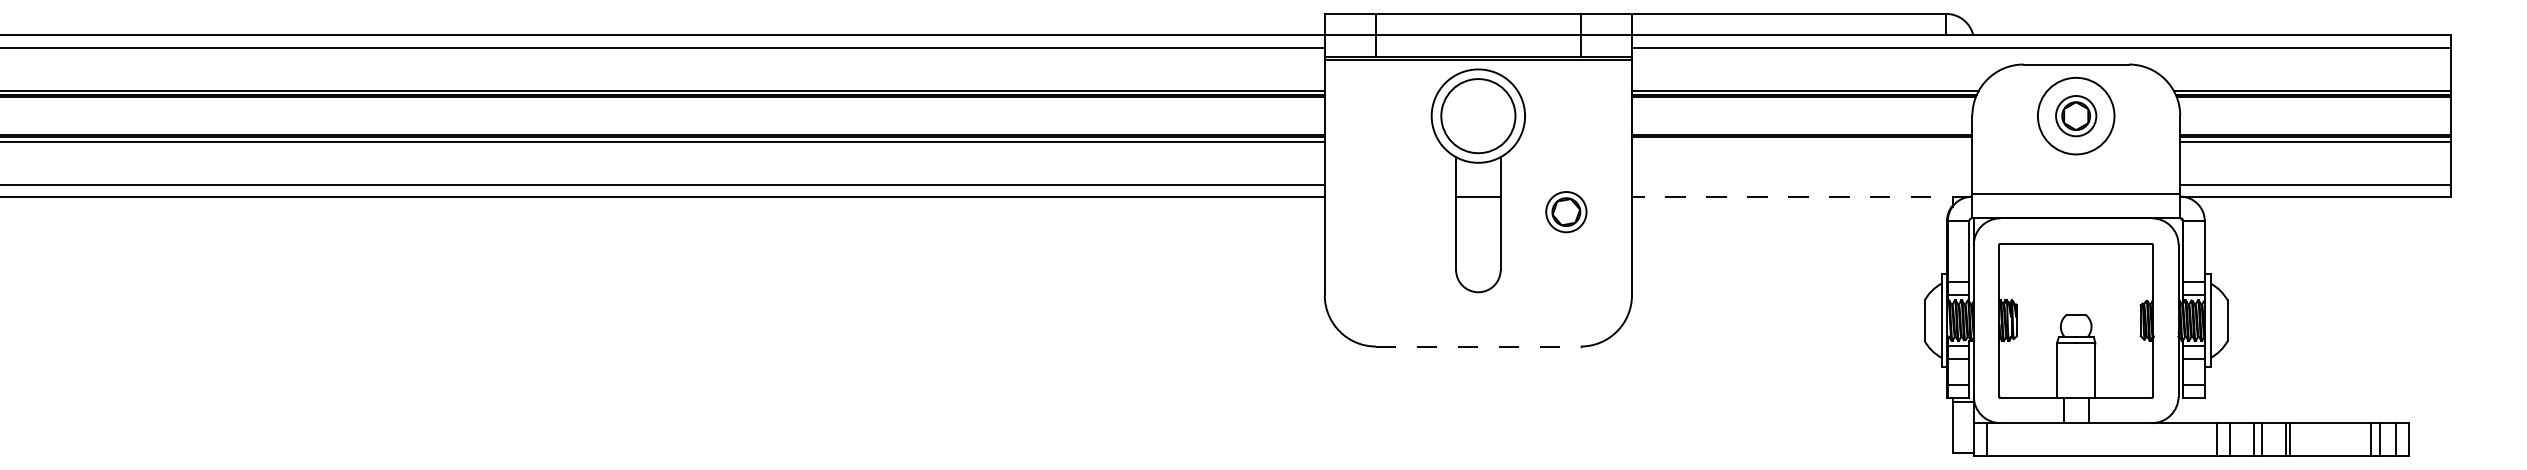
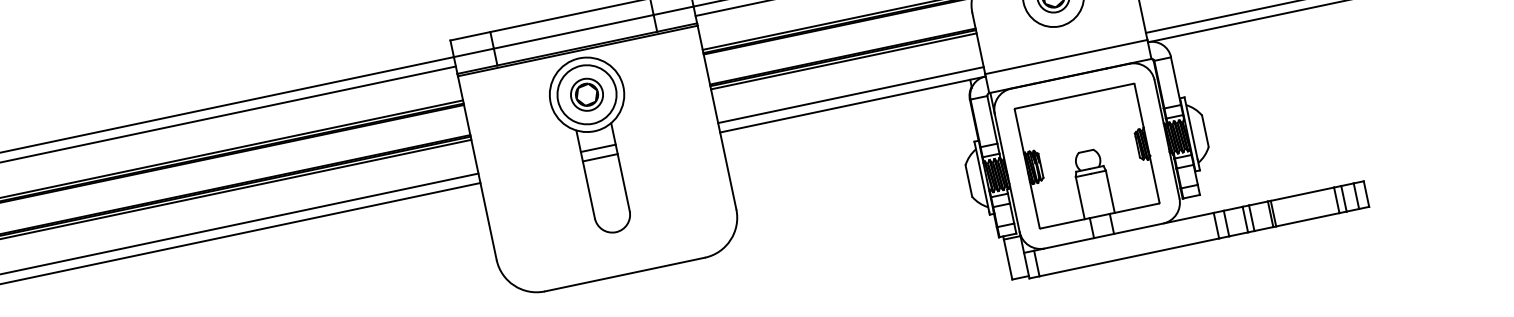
line: (1801, 141) -> (843, 61), added
line: (1478, 184) -> (598, 148), added
line: (1801, 184) -> (850, 95), added
line: (1801, 196) -> (852, 104), dashed -> solid
part: (1566, 212) -> (587, 95), moved
line: (1478, 346) -> (625, 274), dashed -> solid

